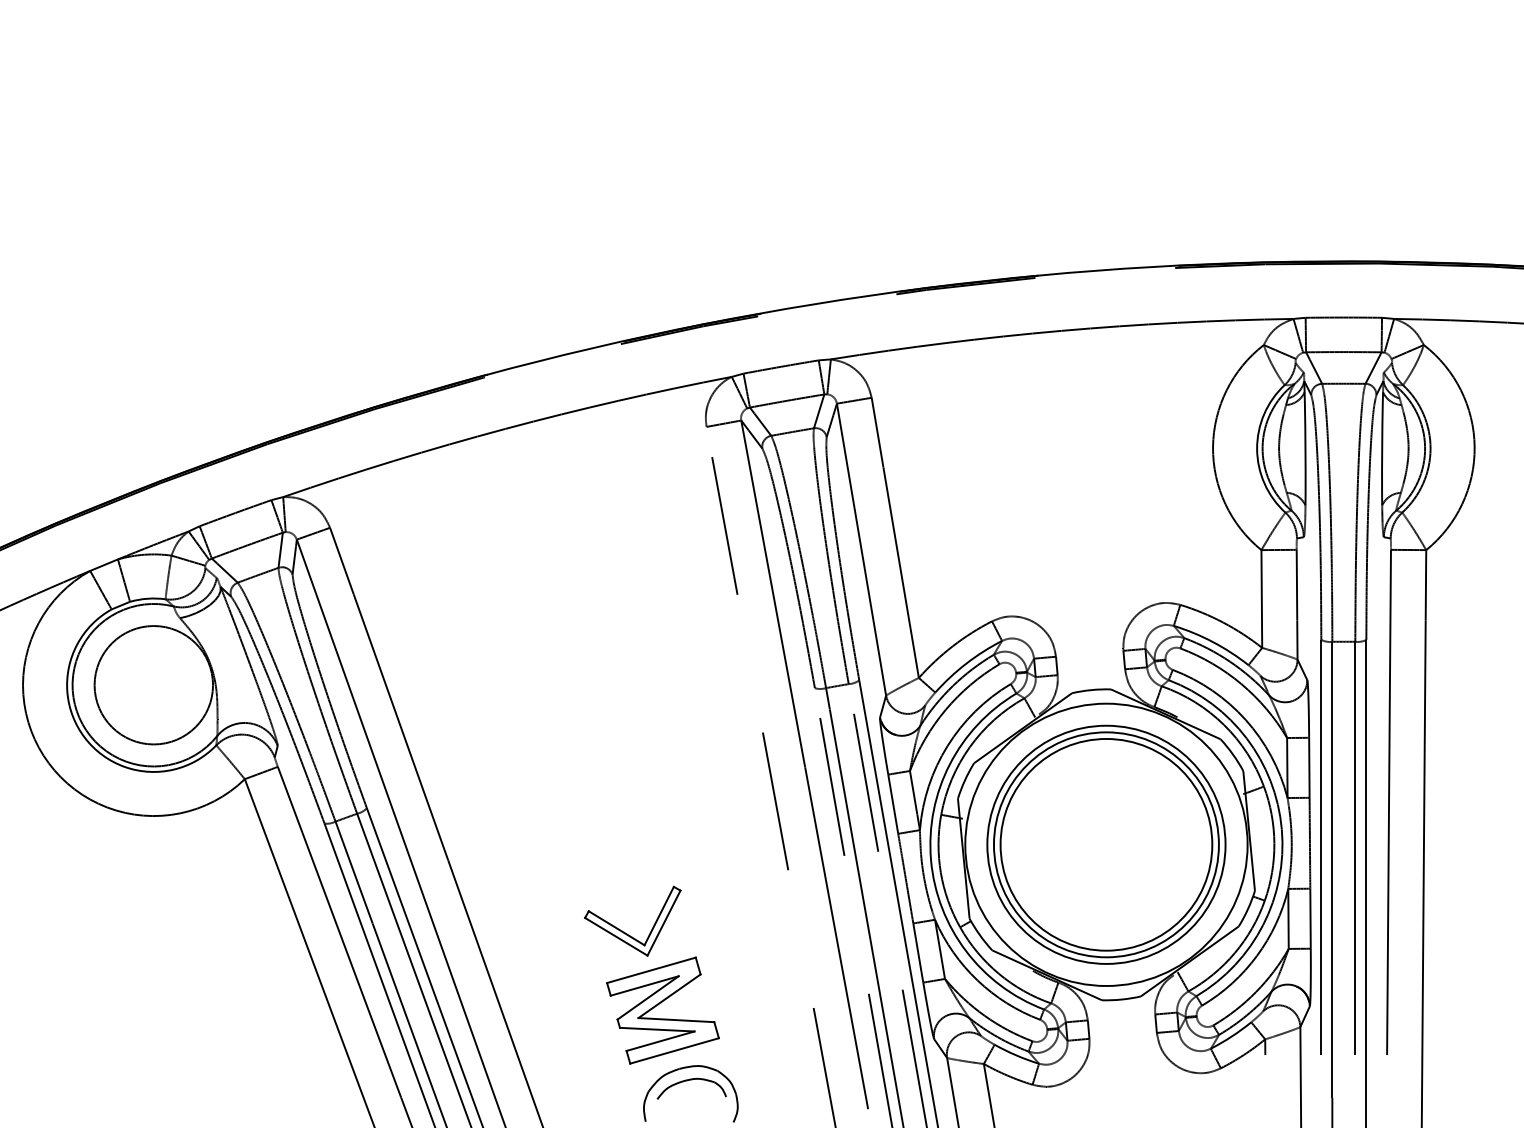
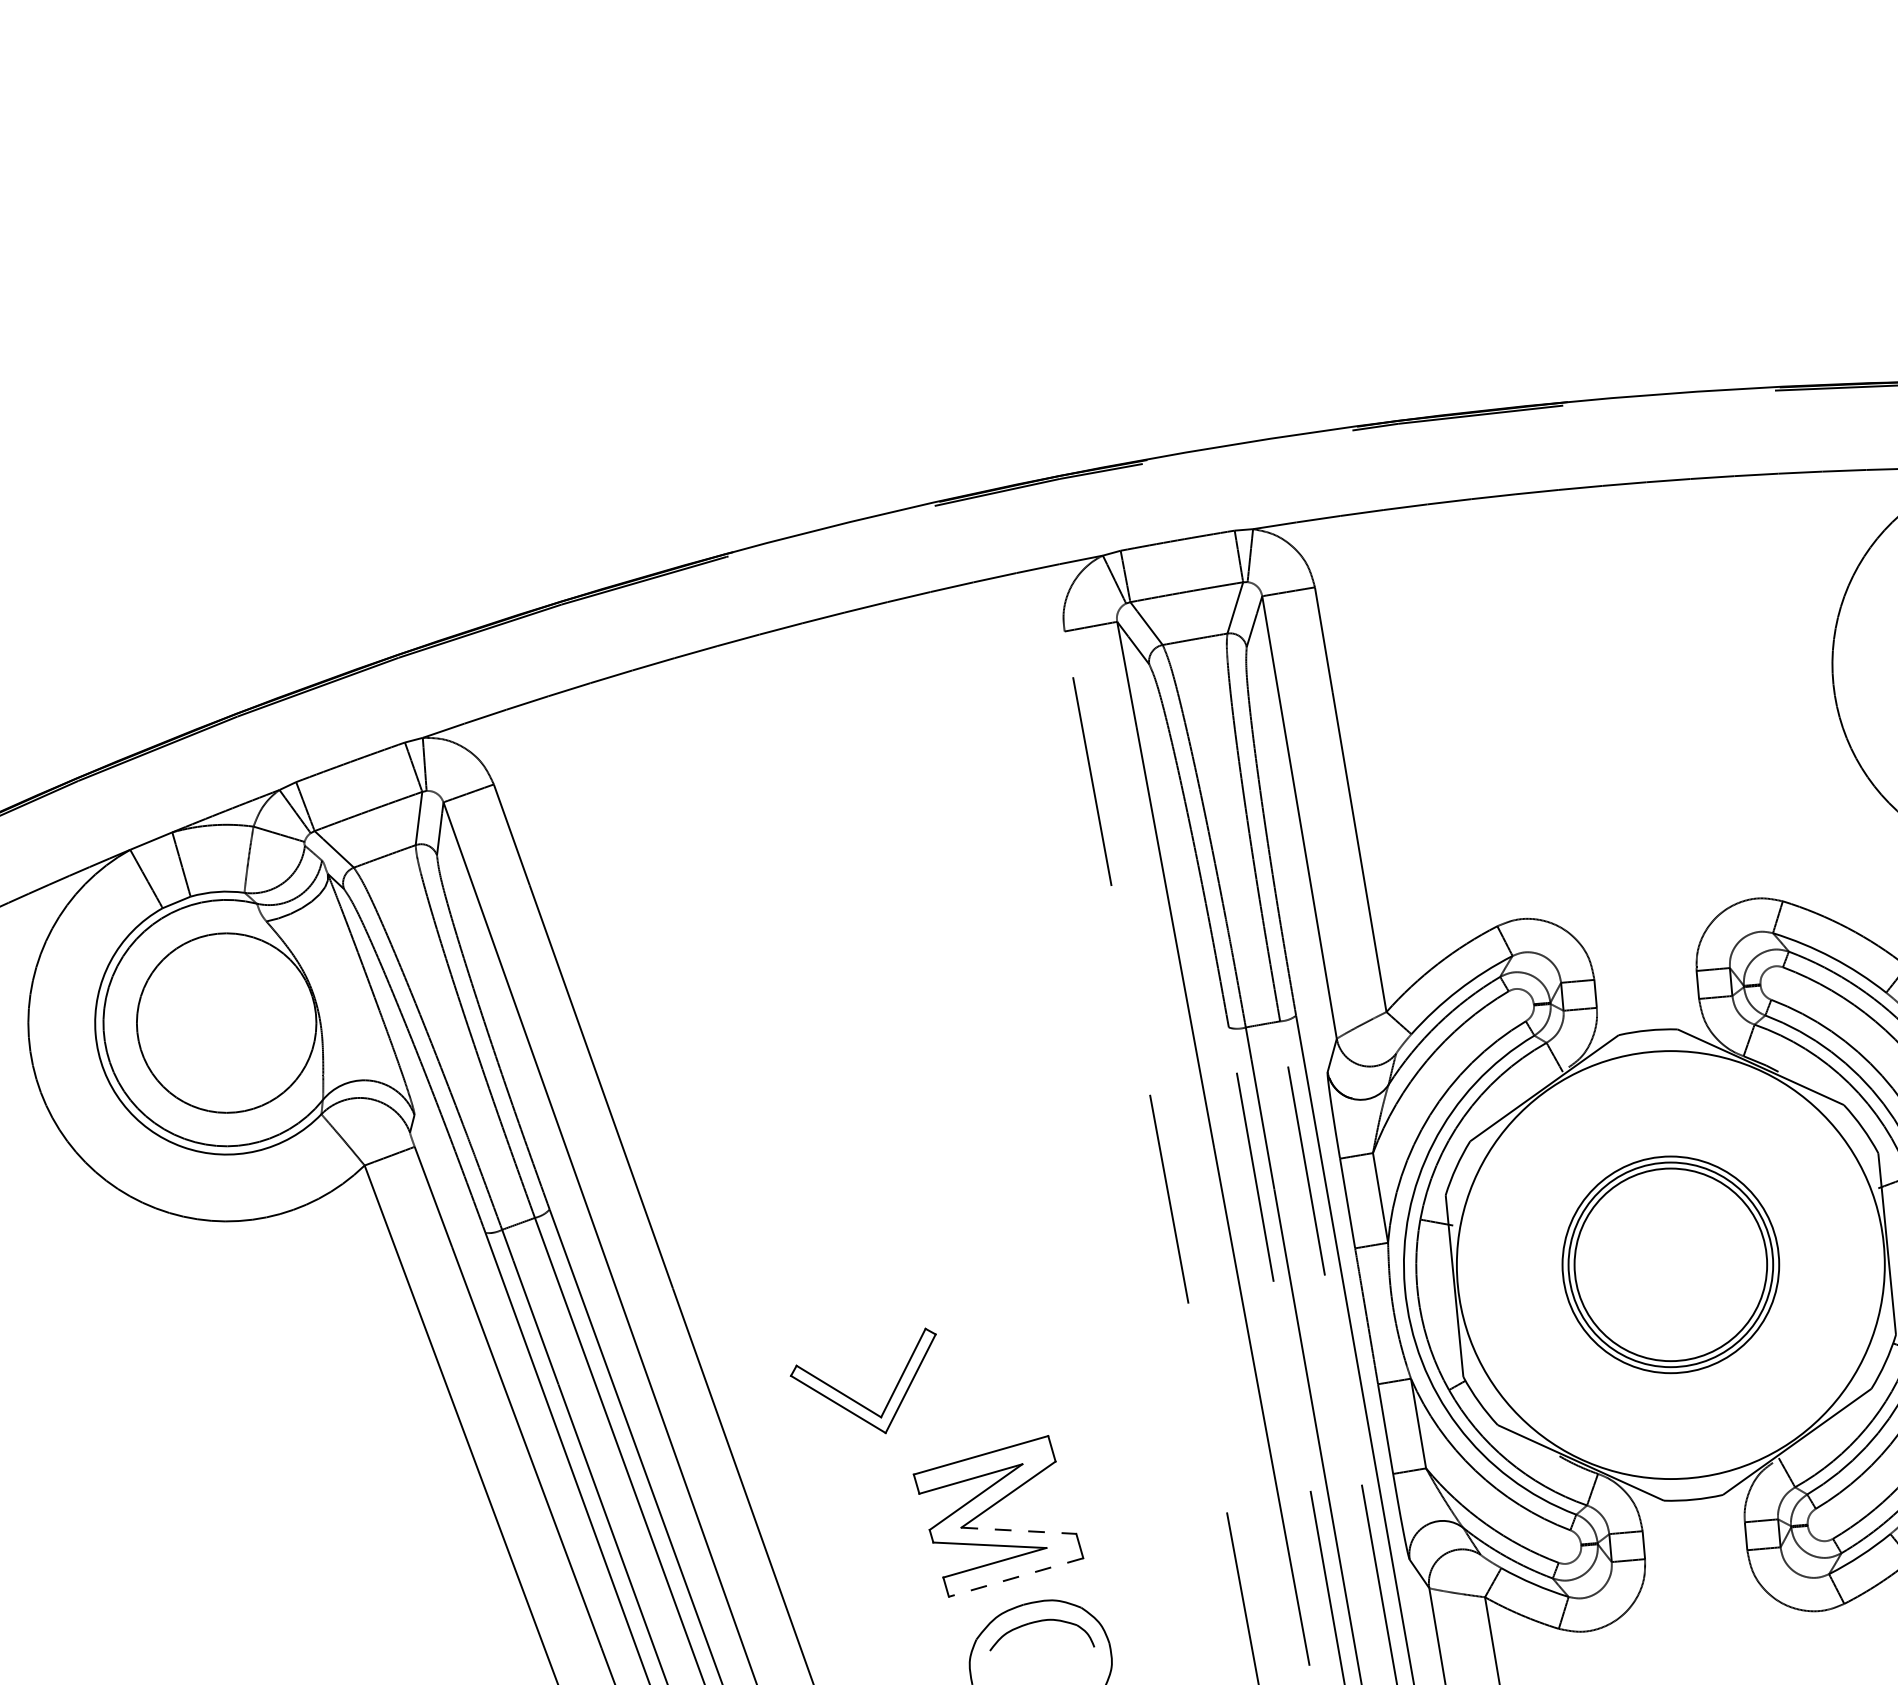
part: (1106, 844) -> (1670, 1264), size x0.6
part: (624, 931) -> (850, 1396), moved
line: (676, 1020) -> (1019, 1531), solid -> dashed
line: (674, 1051) -> (1016, 1578), solid -> dashed

